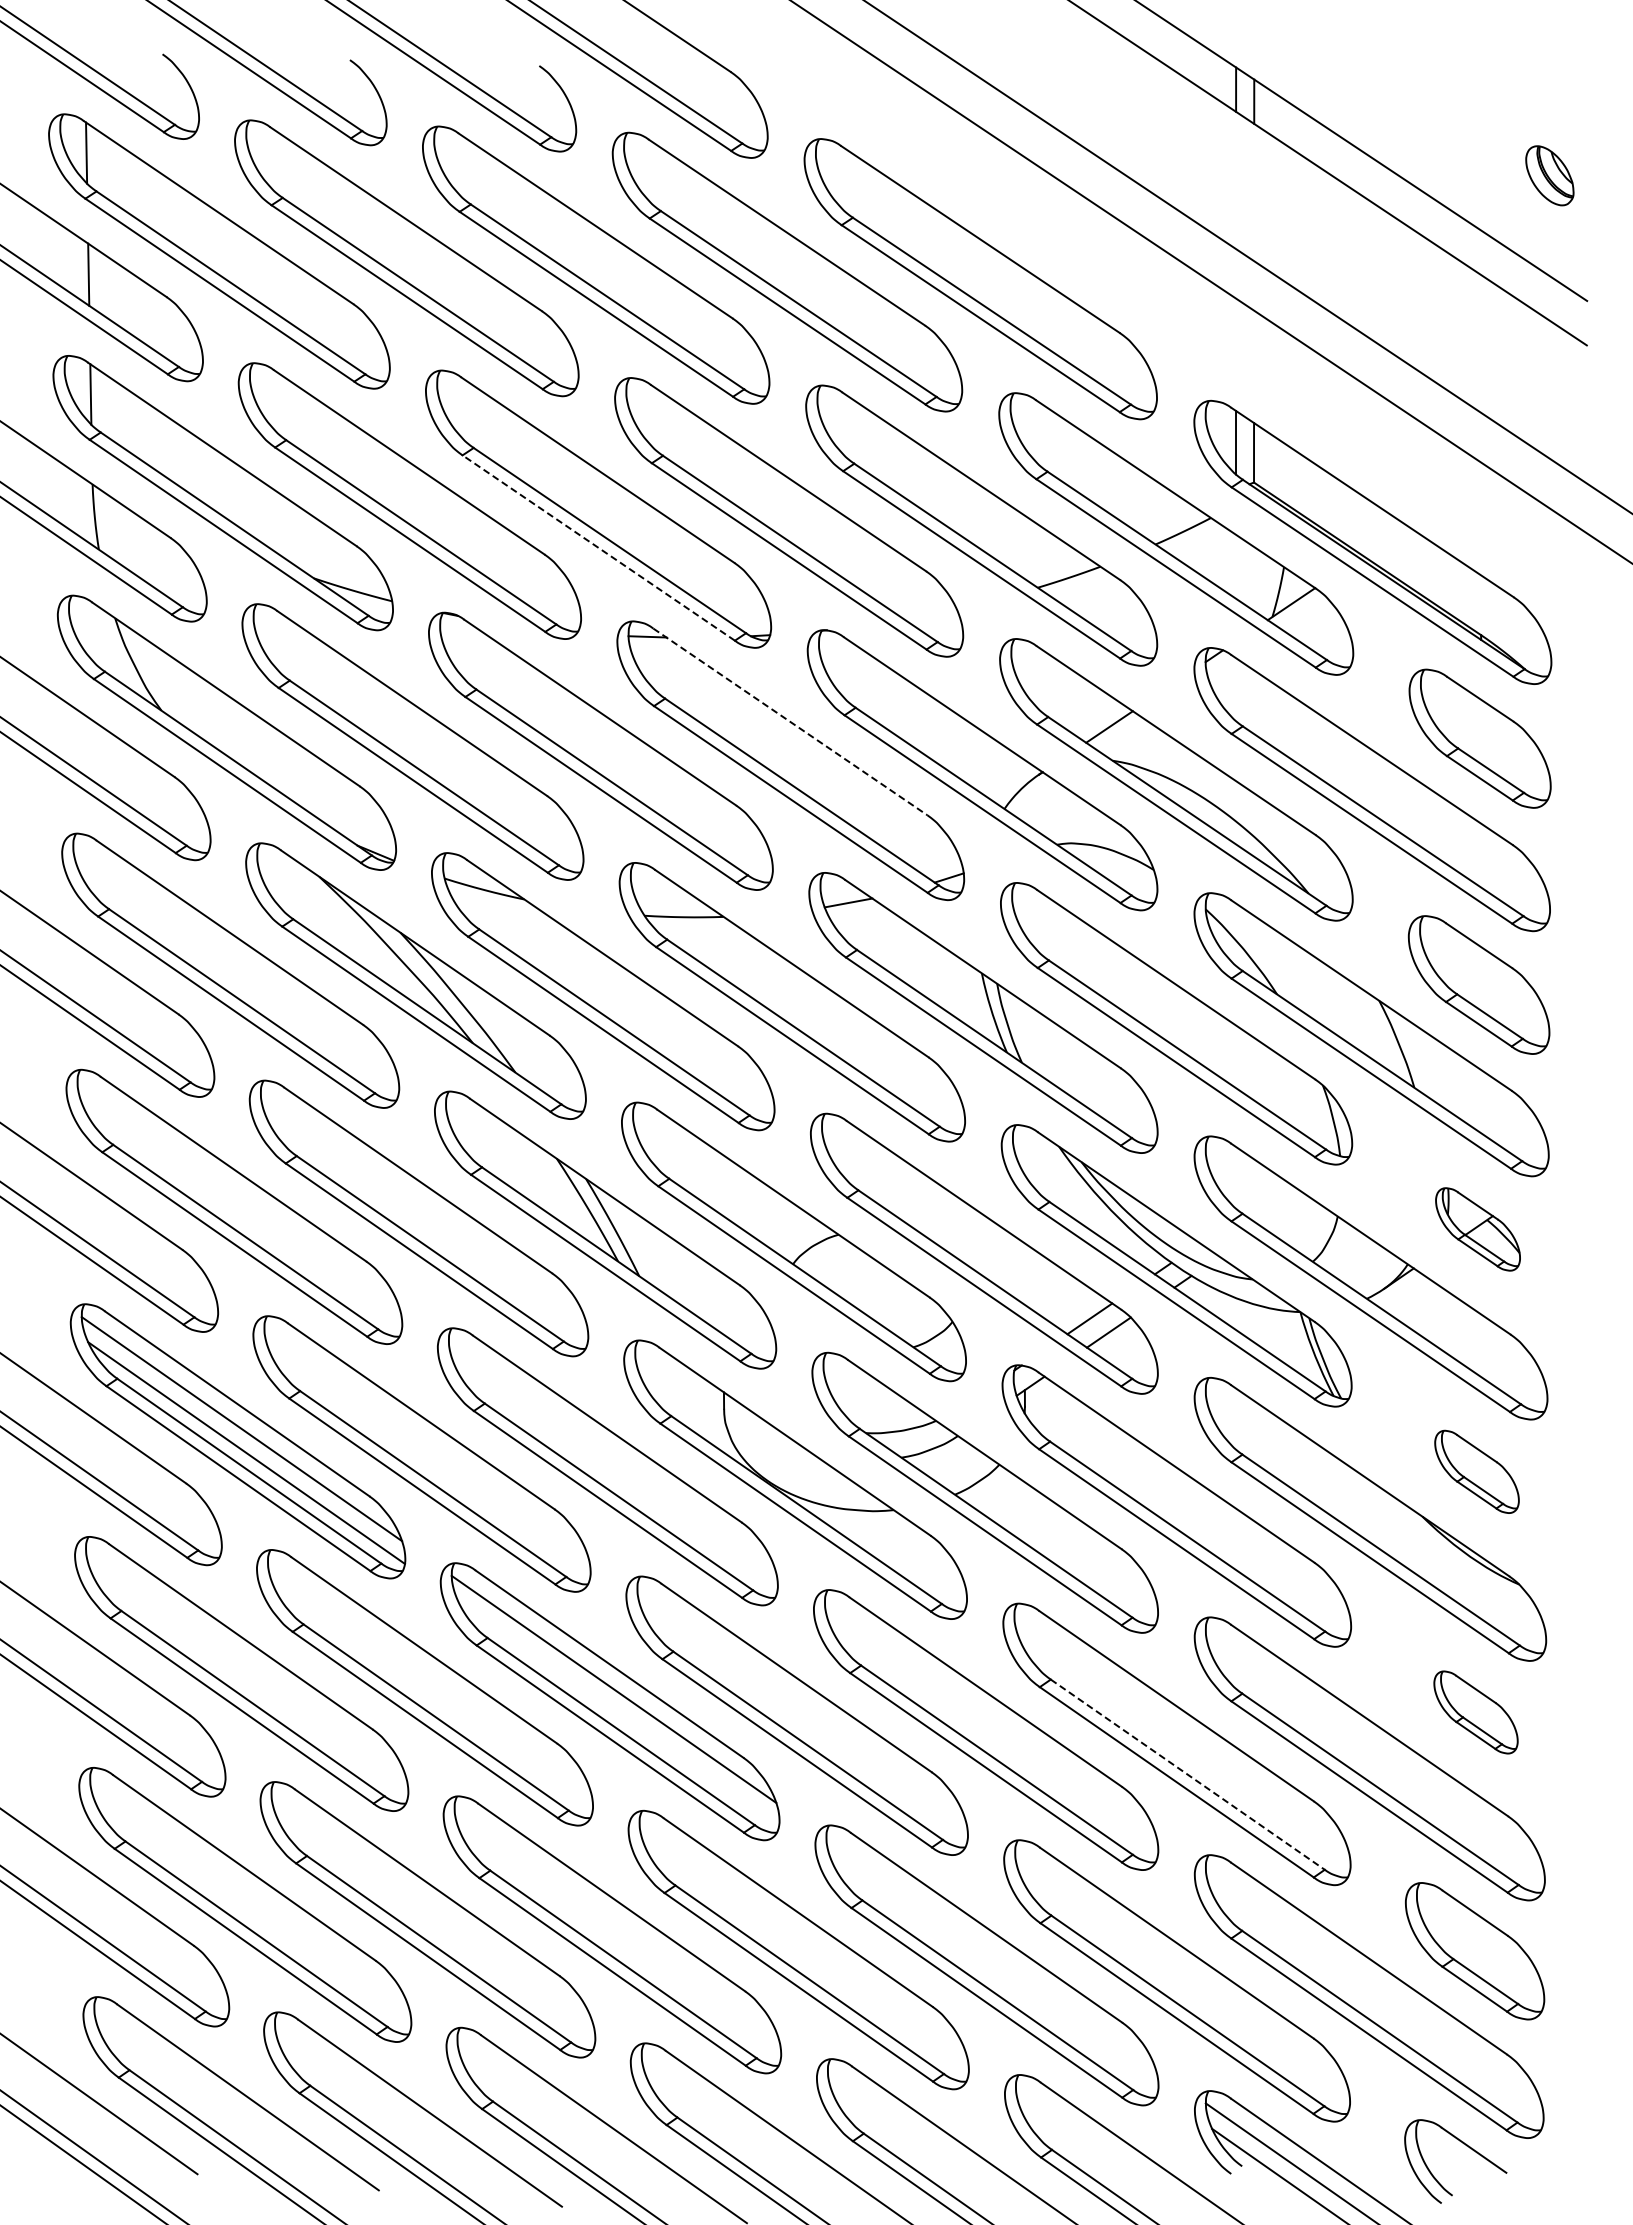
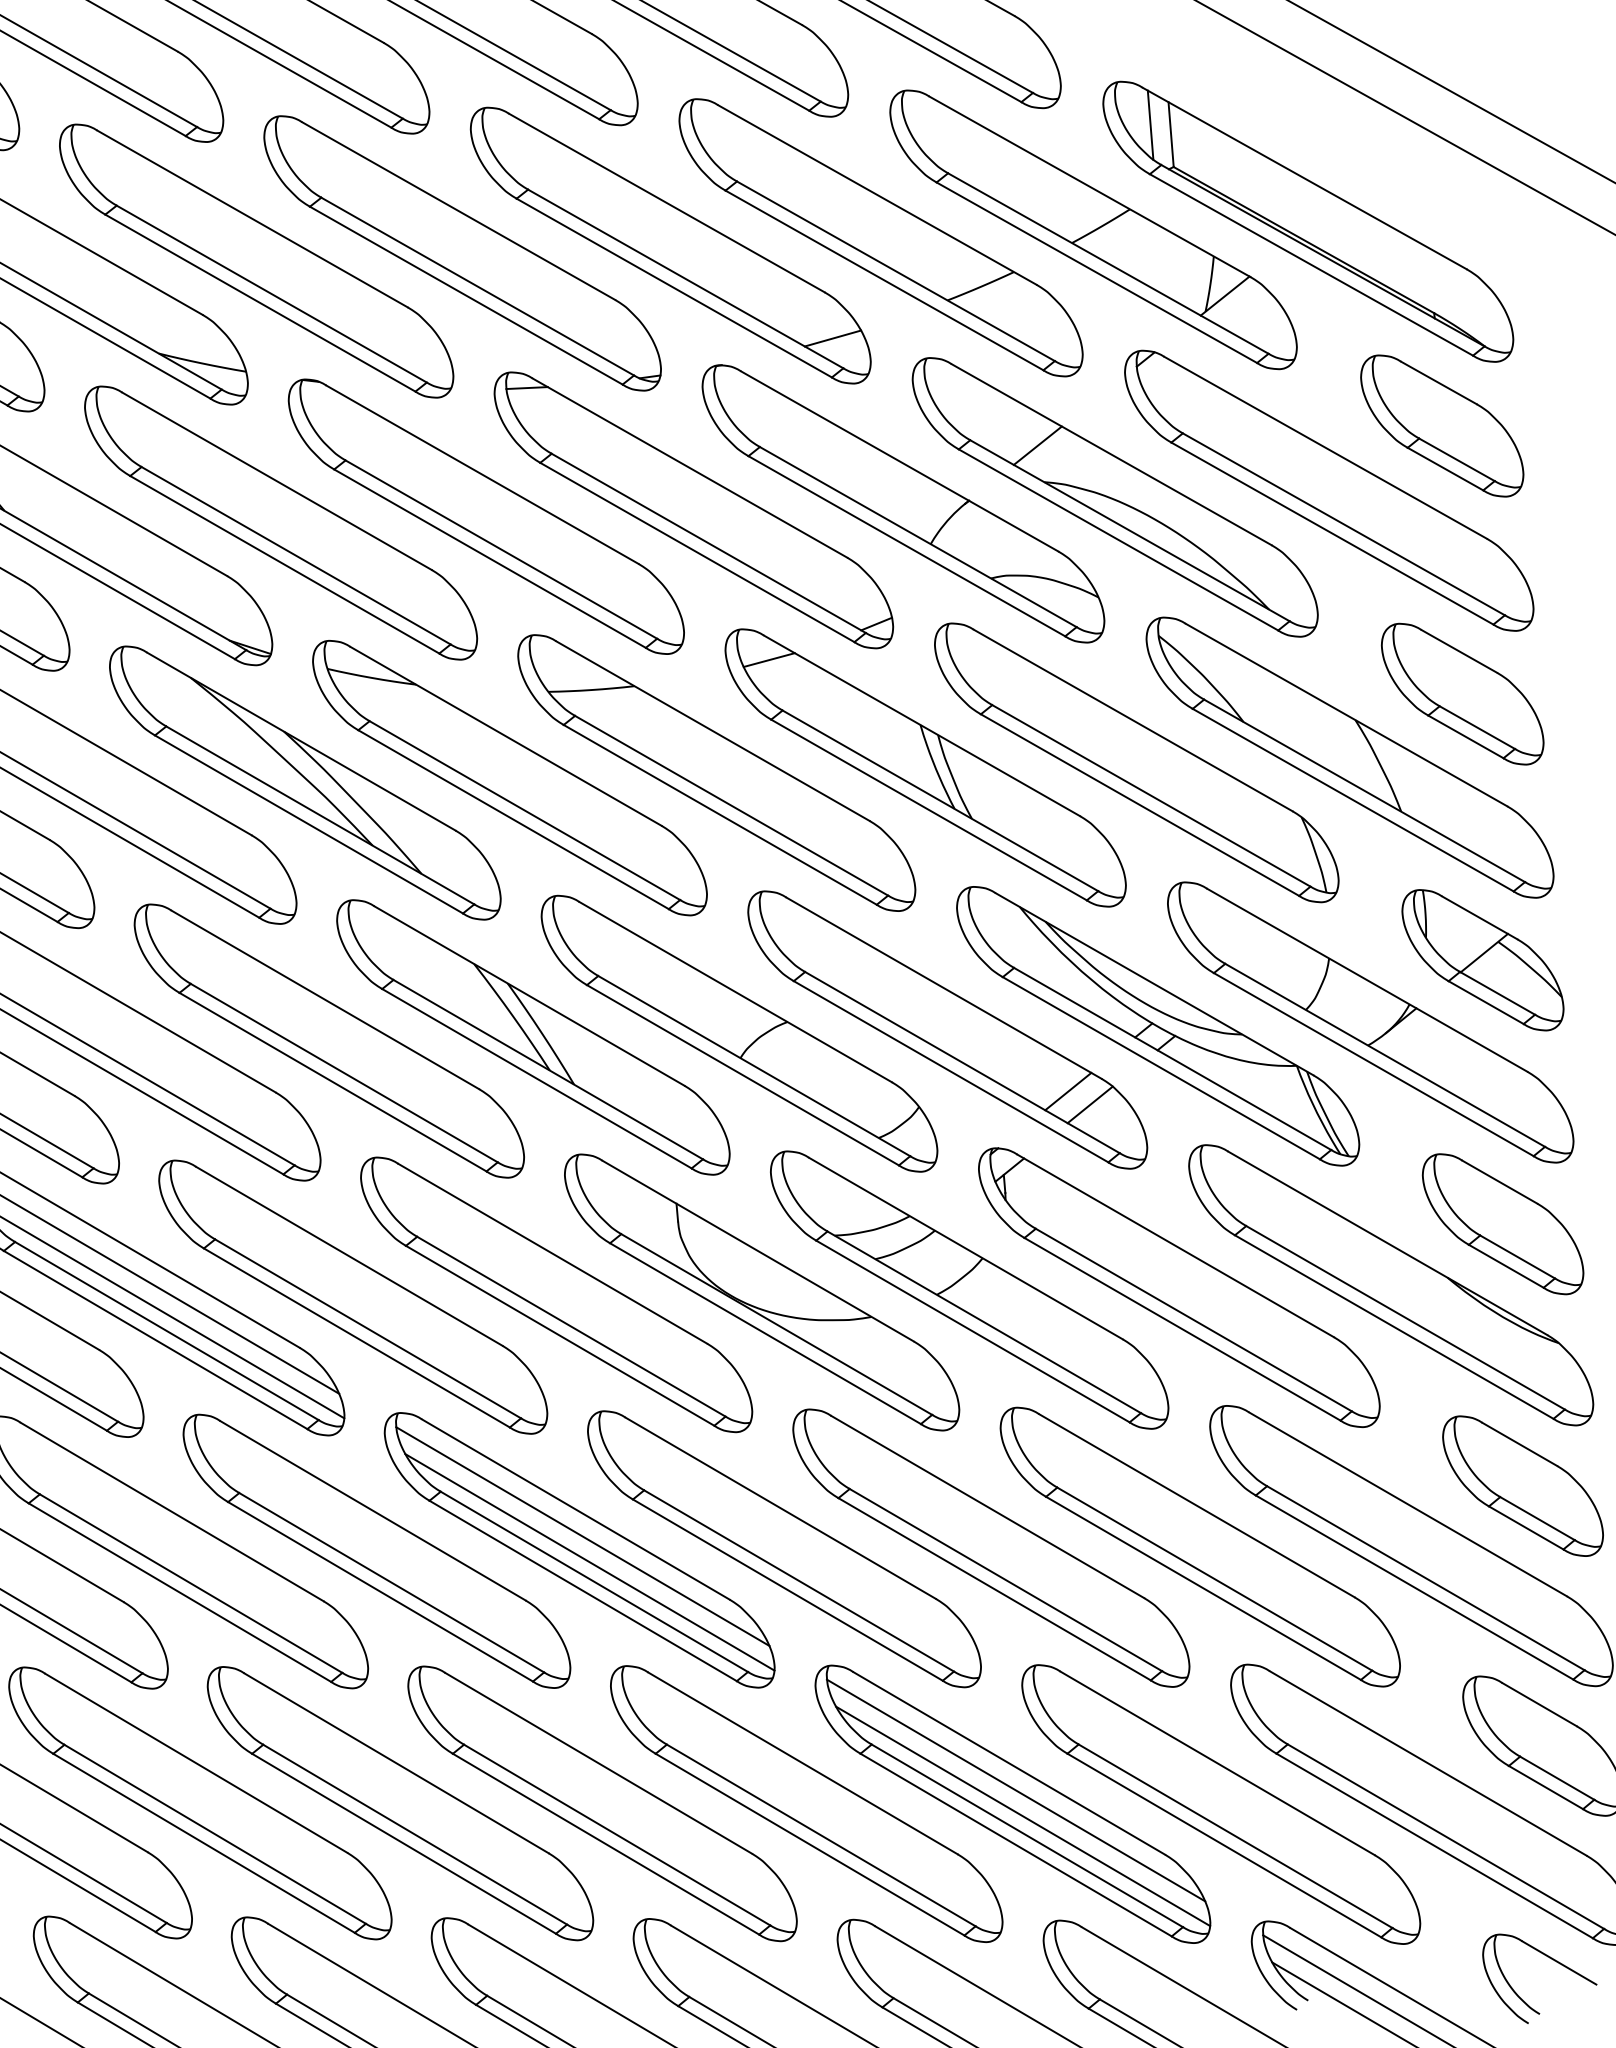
line: (598, 548) -> (466, 296), dashed -> solid
line: (930, 613) -> (833, 337), added
line: (790, 721) -> (690, 467), dashed -> solid
part: (1477, 1229) -> (1482, 960), size x1.67
part: (1476, 1471) -> (1502, 1223), size x1.67
part: (1475, 1712) -> (1522, 1486), size x1.67
line: (618, 1713) -> (589, 1562), added
line: (1187, 1774) -> (1214, 1578), dashed -> solid
line: (990, 1952) -> (1015, 1789), added
line: (995, 1977) -> (1023, 1816), added

